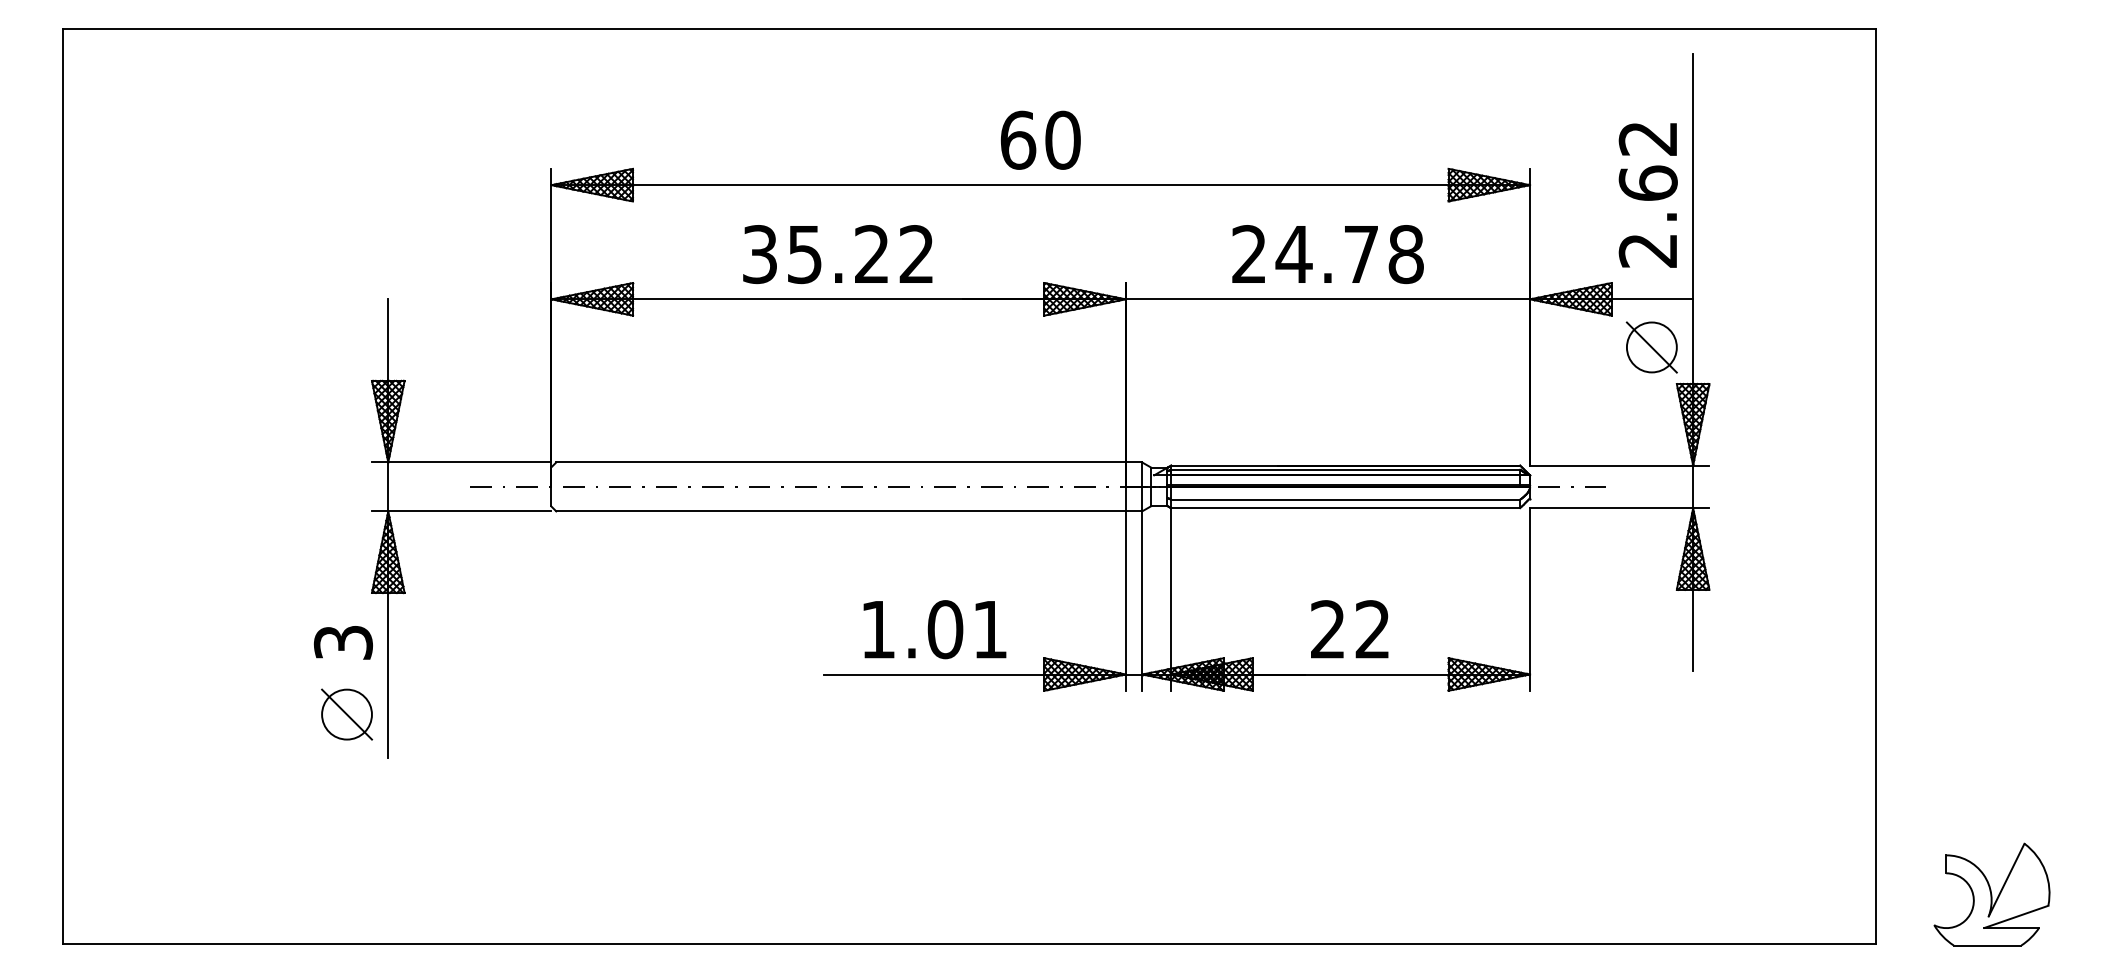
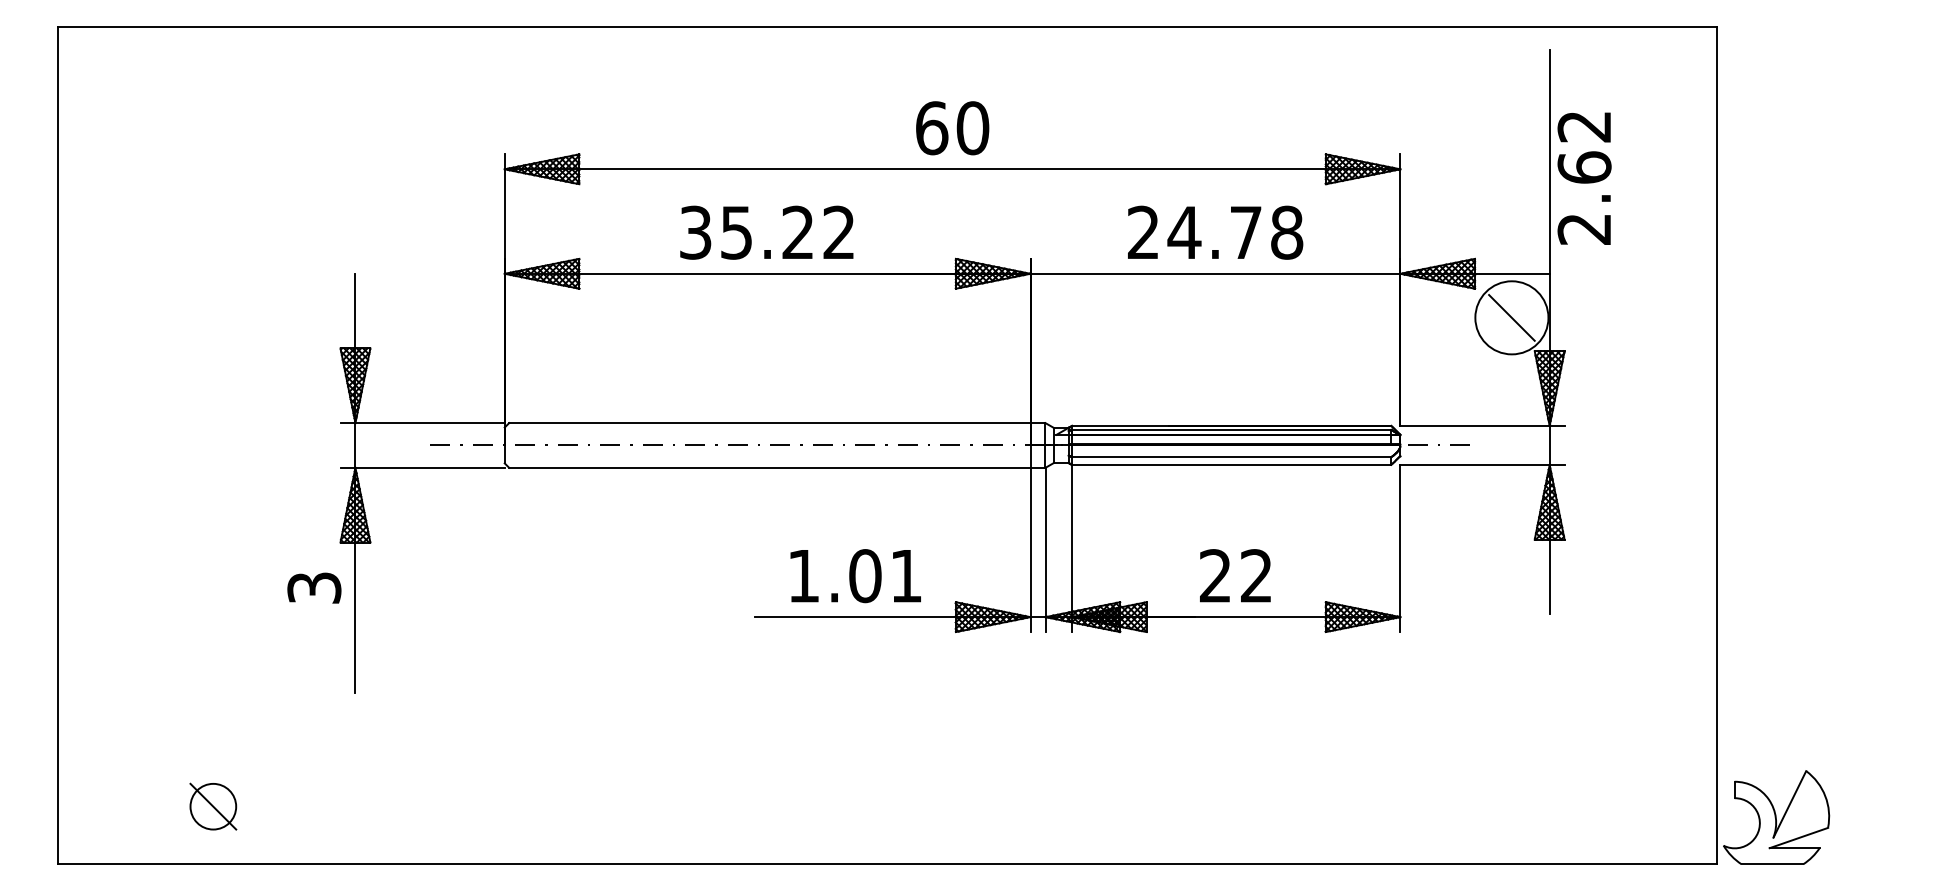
text: (1647, 195) -> (1583, 178), moved
circle: (1651, 347) -> (1511, 317), size x1.6
part: (347, 714) -> (213, 806), moved
part: (1991, 894) -> (1776, 817), moved

